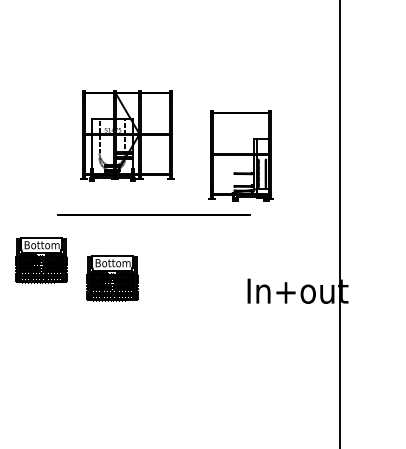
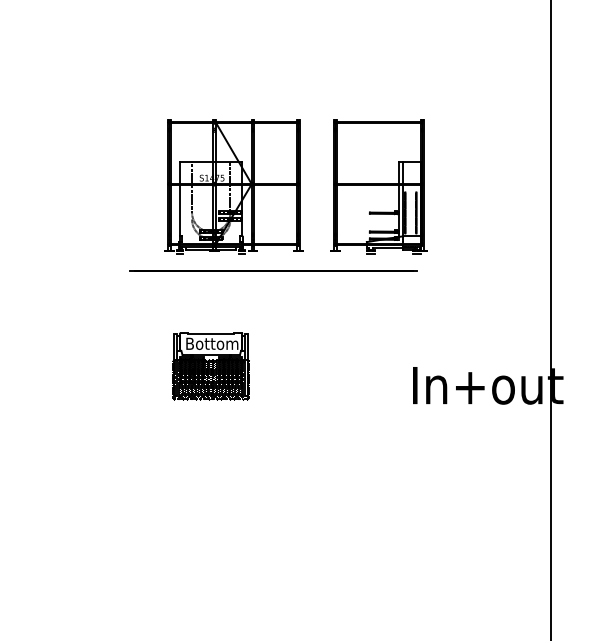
part: (127, 135) -> (233, 186), moved
part: (240, 155) -> (378, 186), moved
part: (41, 260) -> (105, 339), removed

